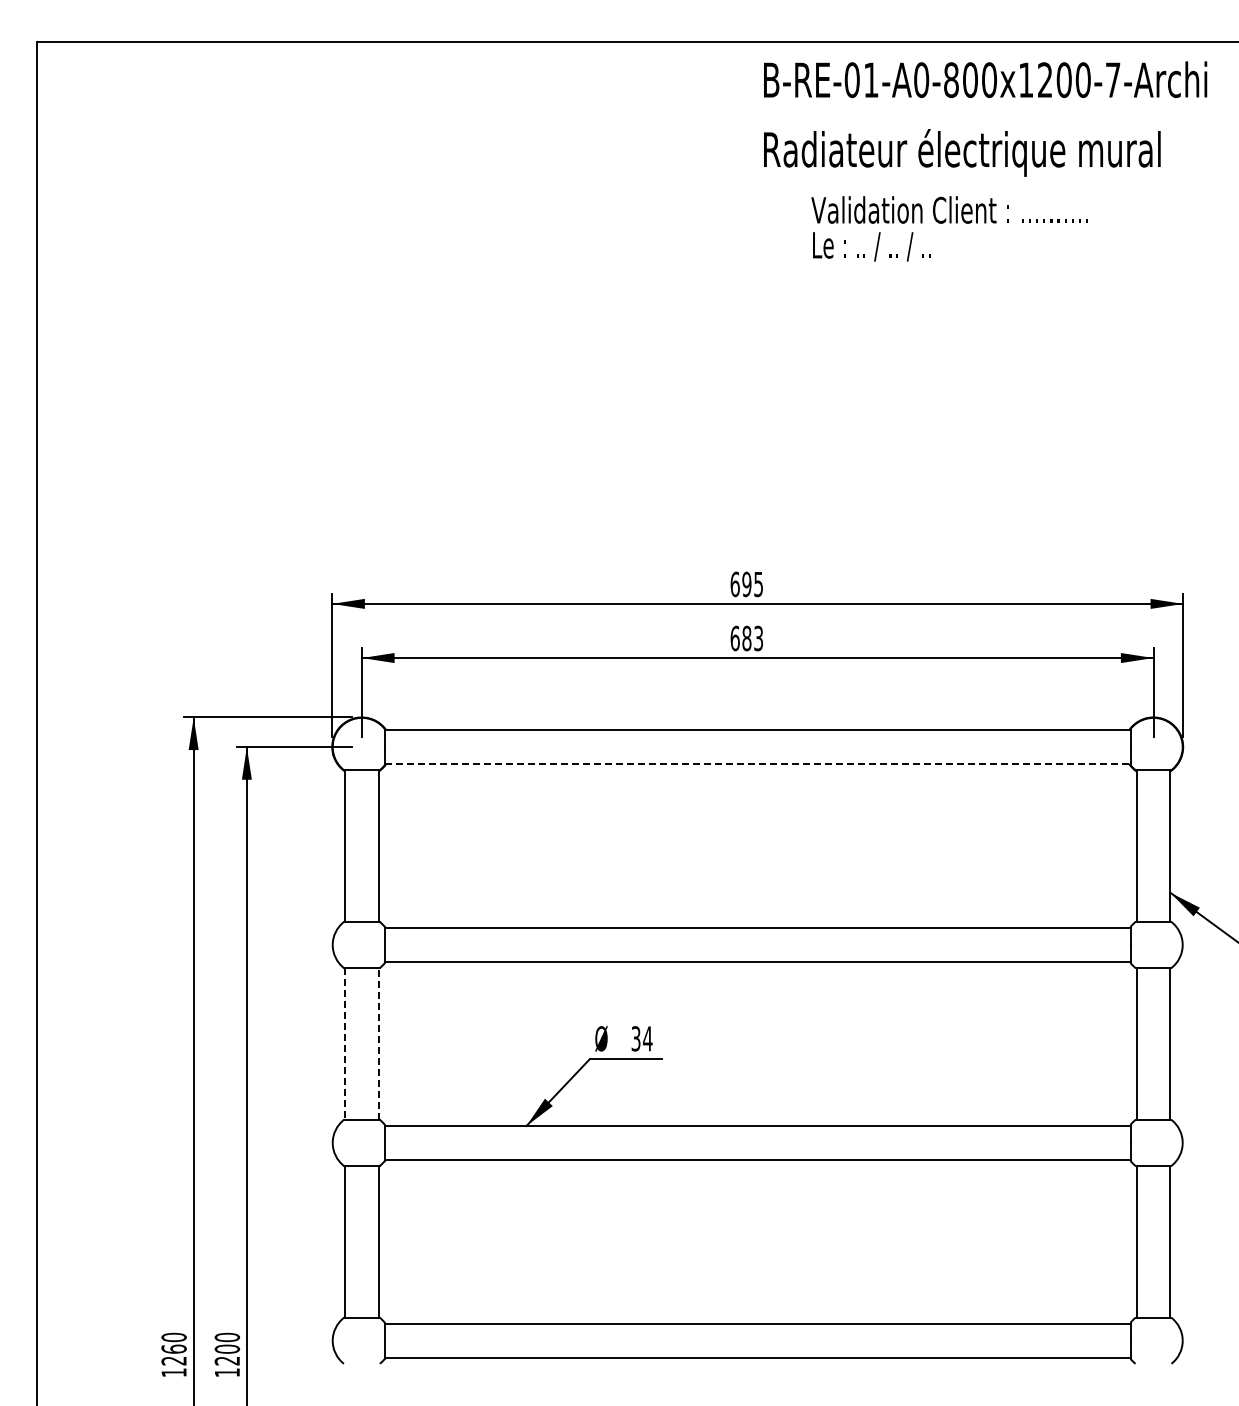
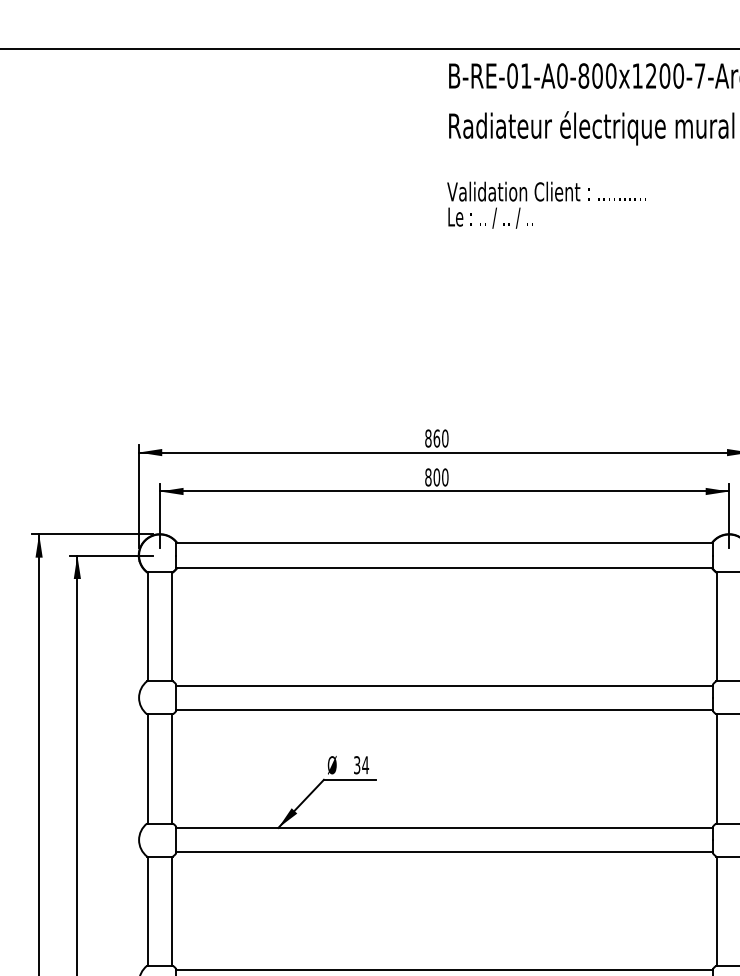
text: (949, 228) -> (546, 204), moved
text: (746, 584) -> (436, 438), 695 -> 860
text: (746, 638) -> (436, 477), 683 -> 800
line: (758, 763) -> (445, 567), dashed -> solid
line: (345, 1043) -> (148, 768), dashed -> solid
line: (378, 1043) -> (171, 768), dashed -> solid

